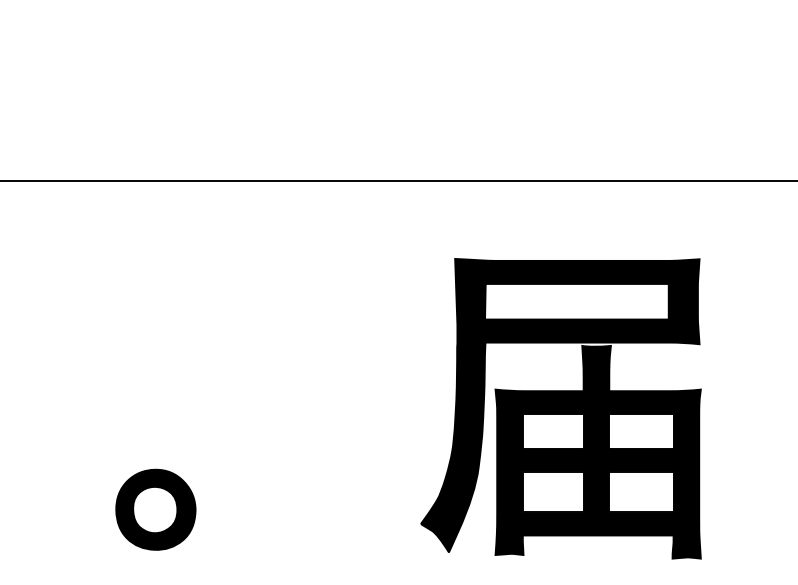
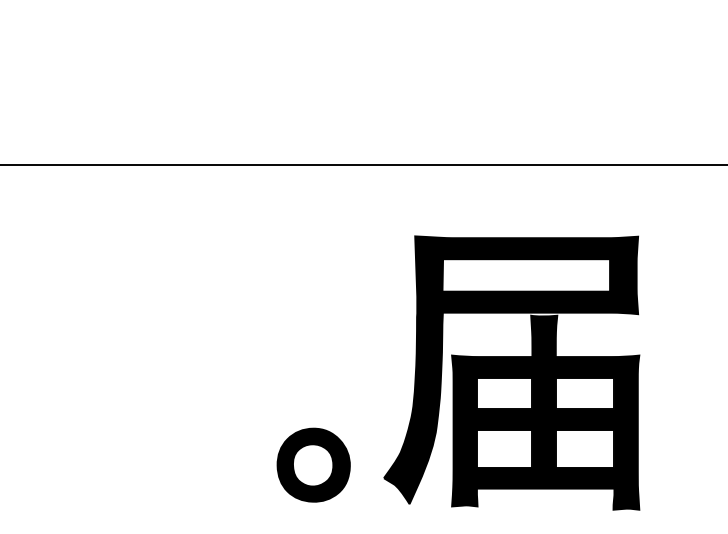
part: (155, 509) -> (313, 464), moved

